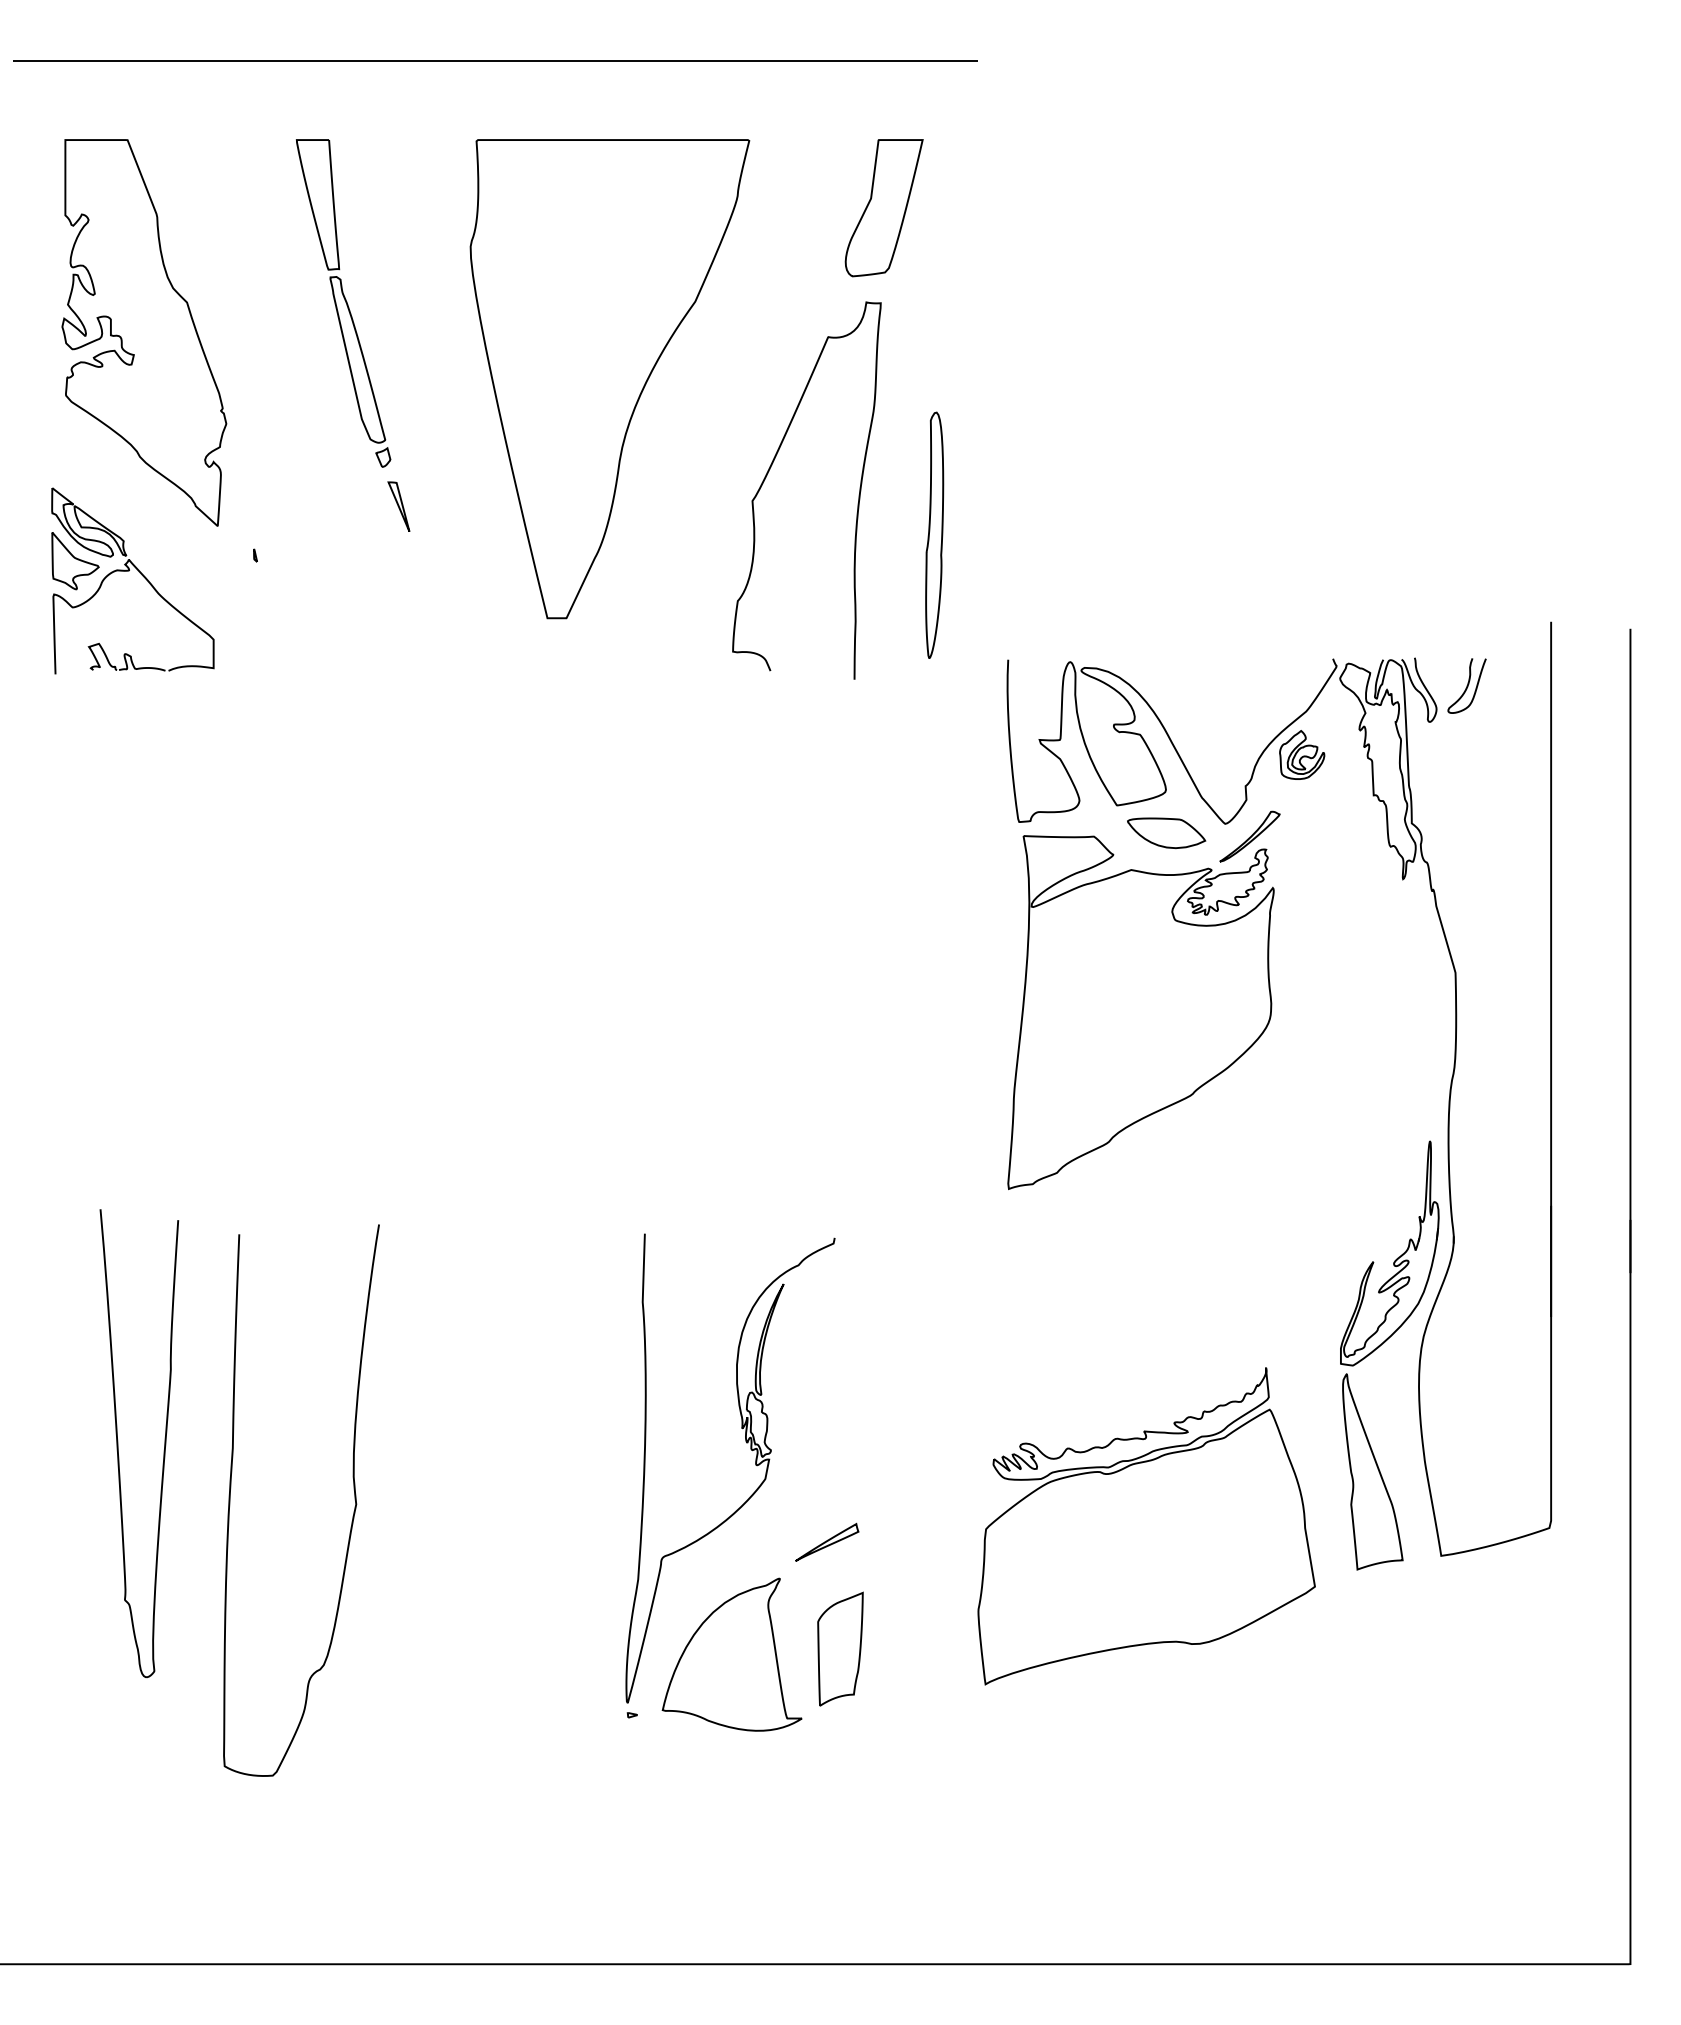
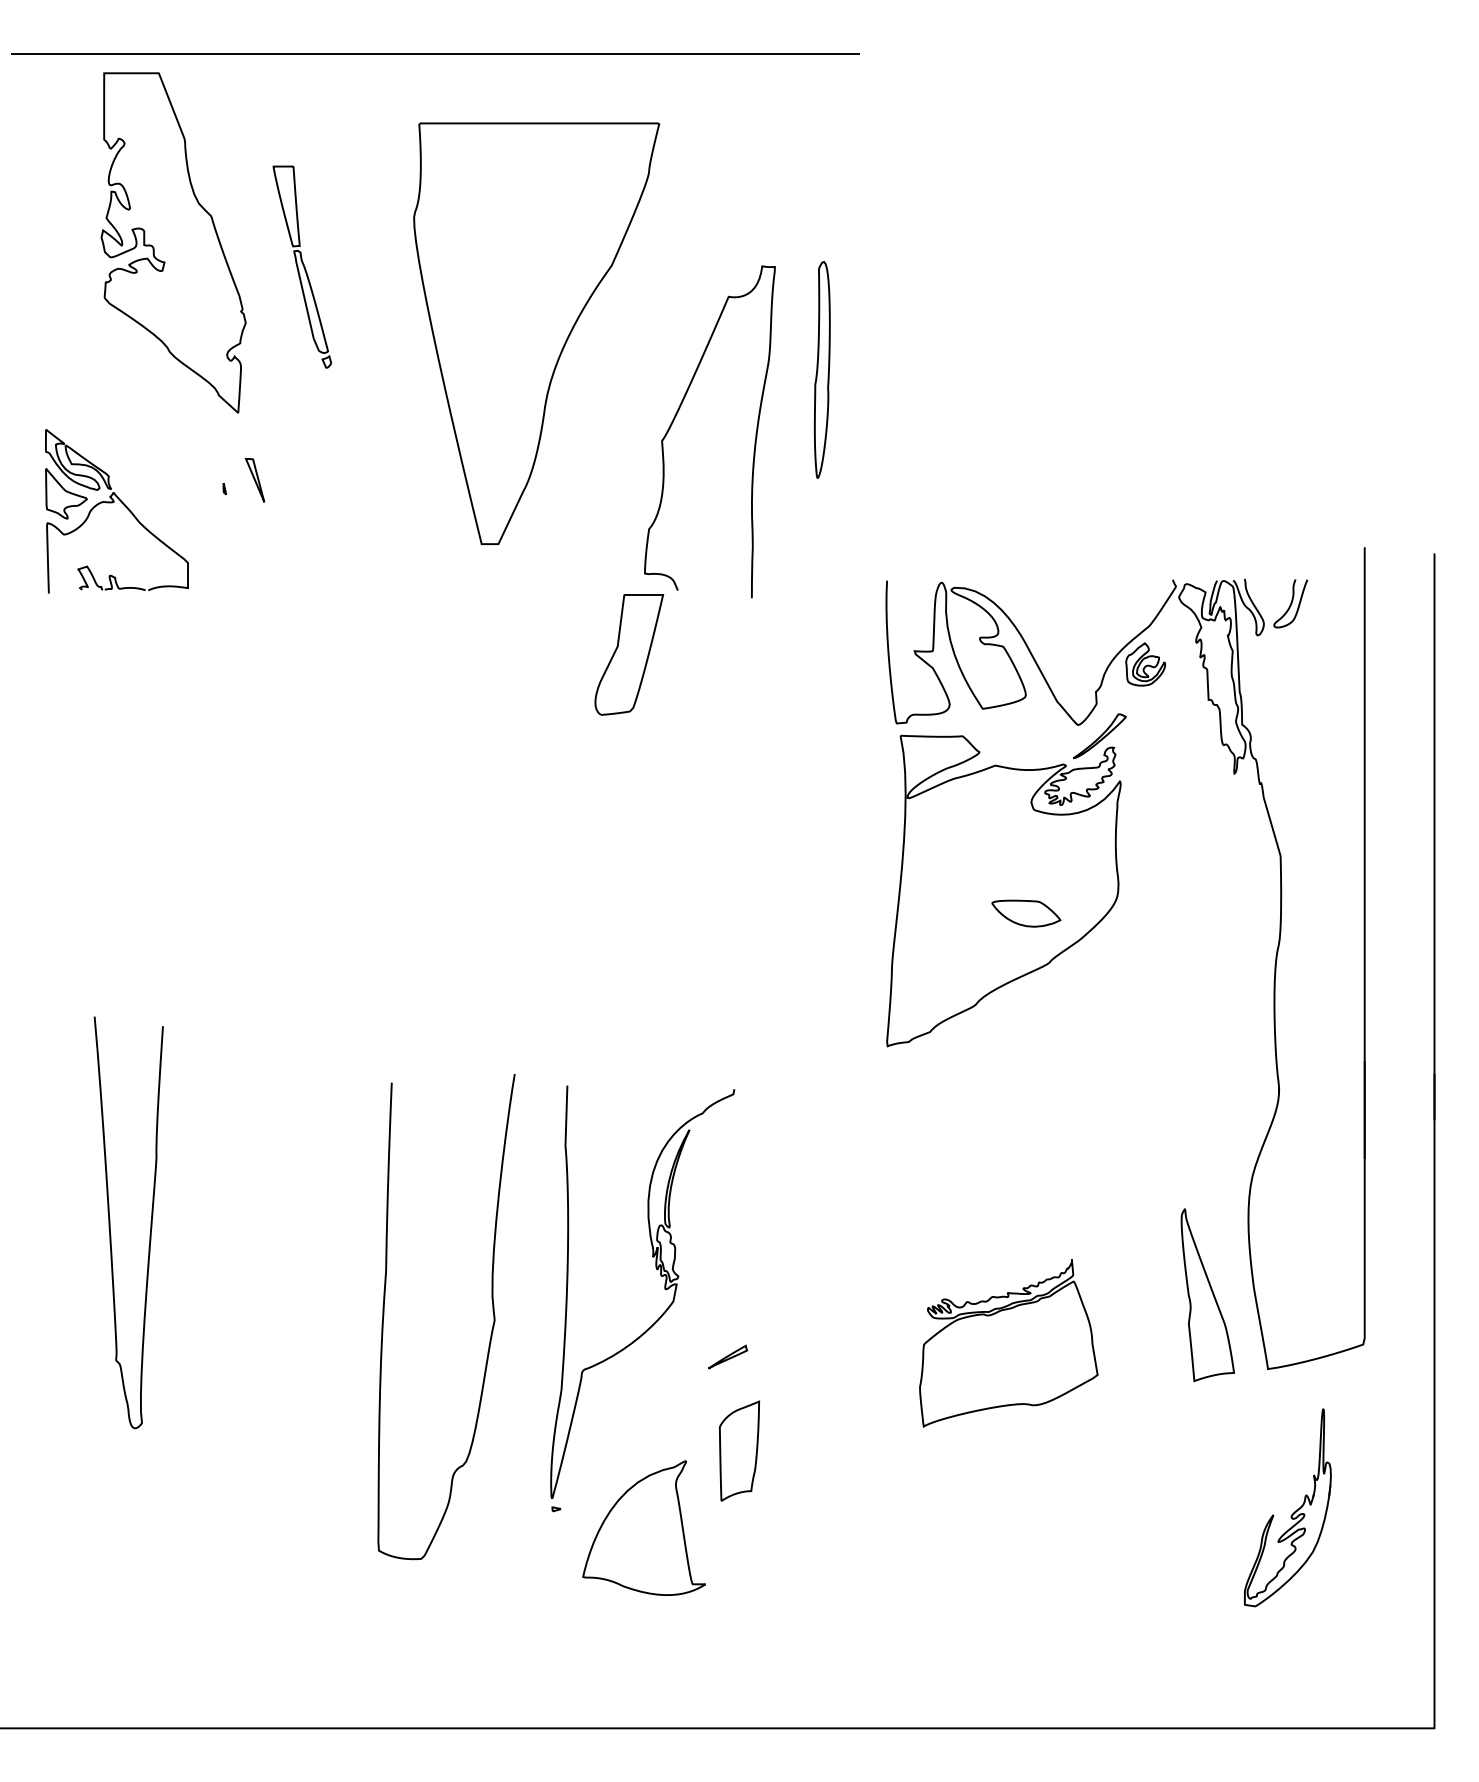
part: (883, 208) -> (628, 655), moved
part: (343, 303) -> (302, 267), size x0.7
part: (144, 332) -> (173, 242), moved
part: (398, 506) -> (254, 480), moved
part: (934, 534) -> (822, 369), moved
part: (1166, 833) -> (1026, 913), moved
part: (1395, 1259) -> (1292, 1513), moved
curve: (118, 1443) -> (110, 1222), moved
curve: (354, 1499) -> (493, 1315), moved
part: (1146, 1526) -> (1008, 1343), size x0.6
part: (827, 1541) -> (728, 1356), size x0.7
part: (731, 1654) -> (643, 1527), moved

